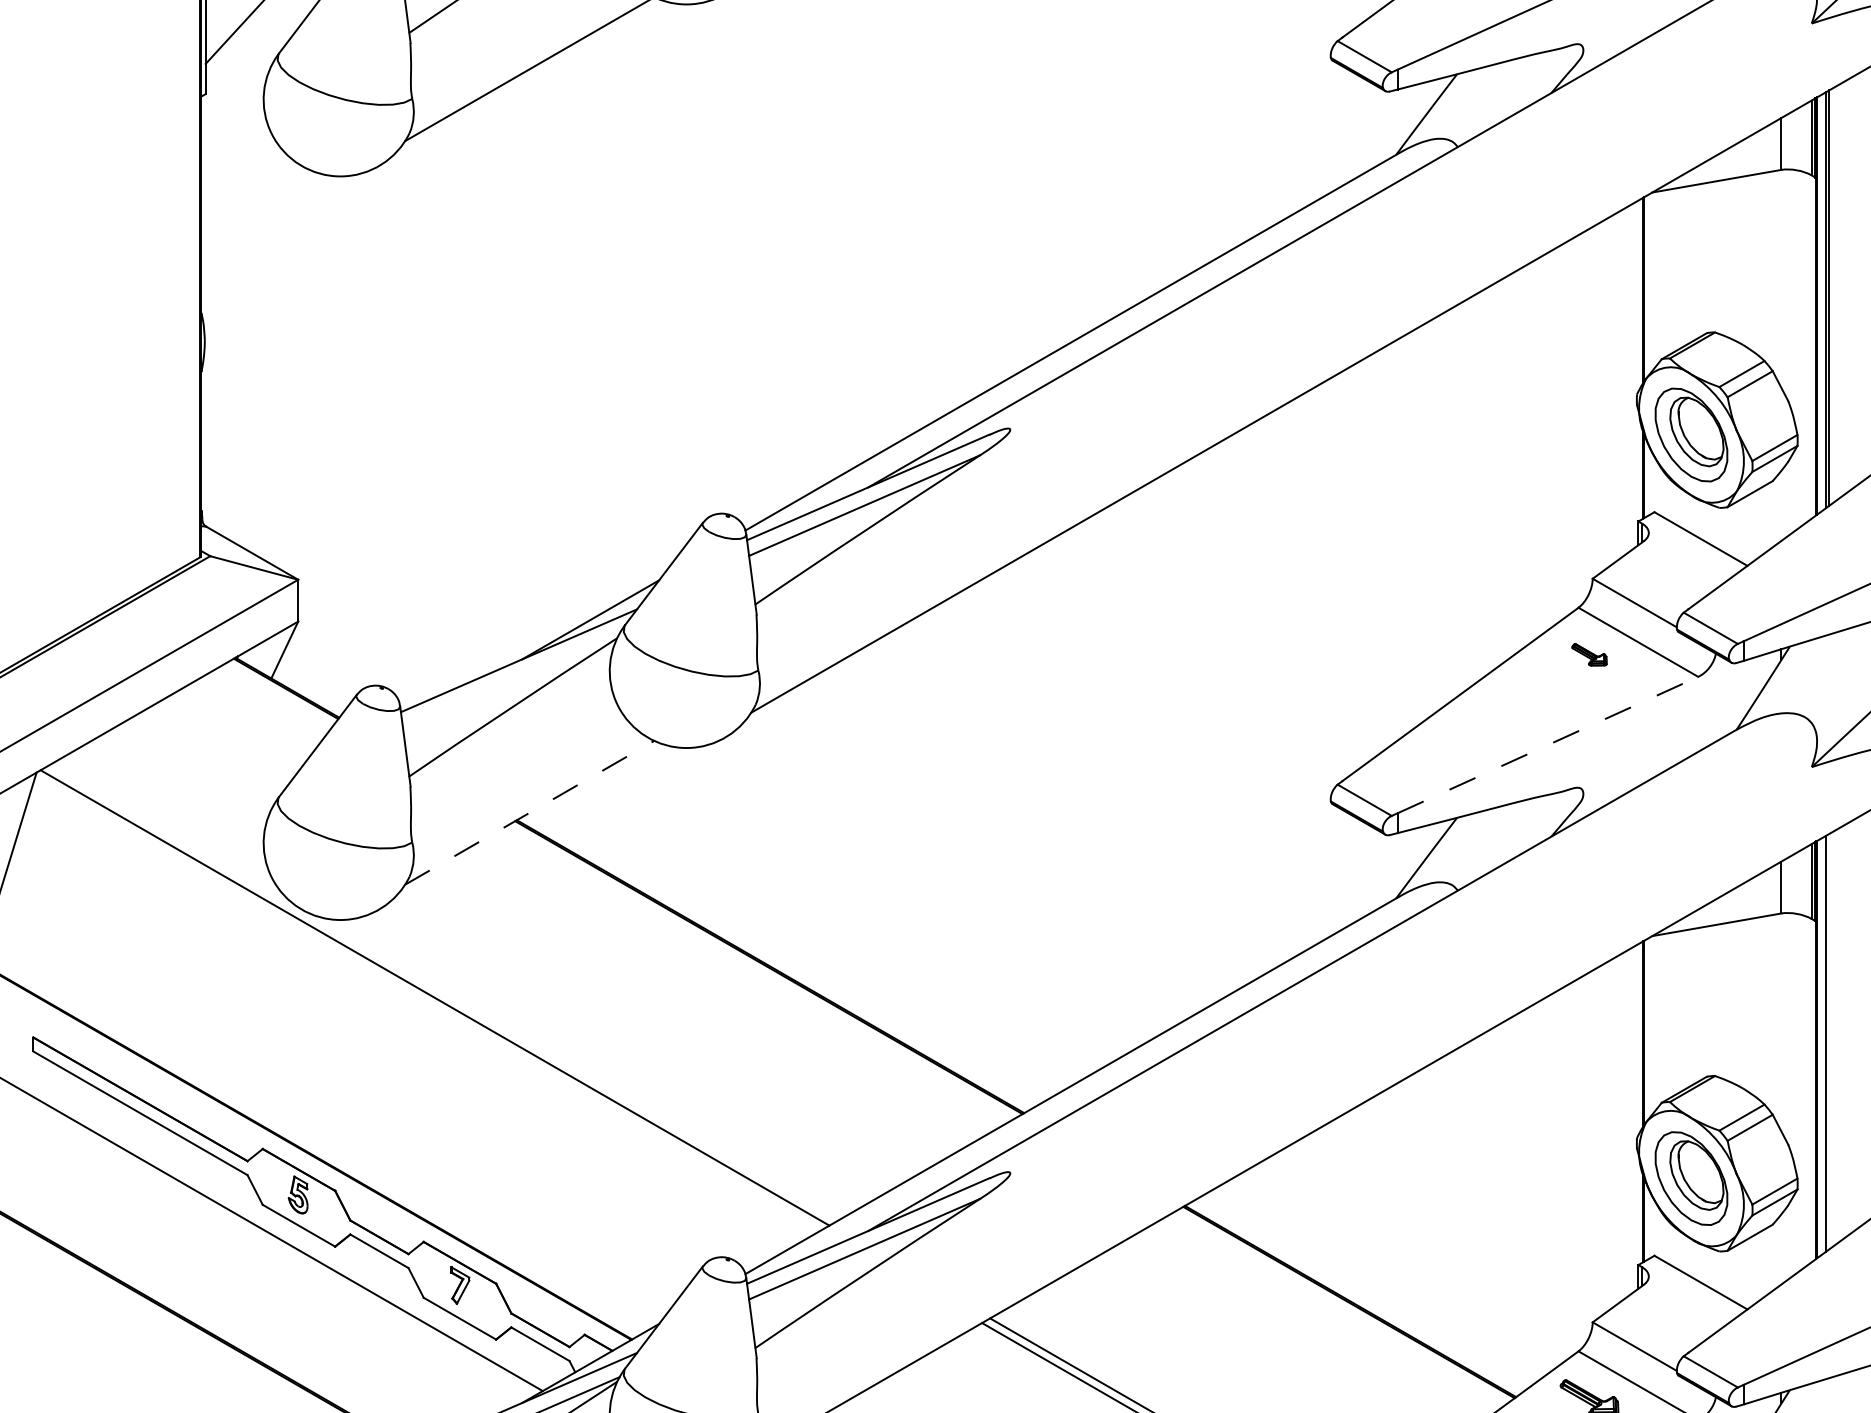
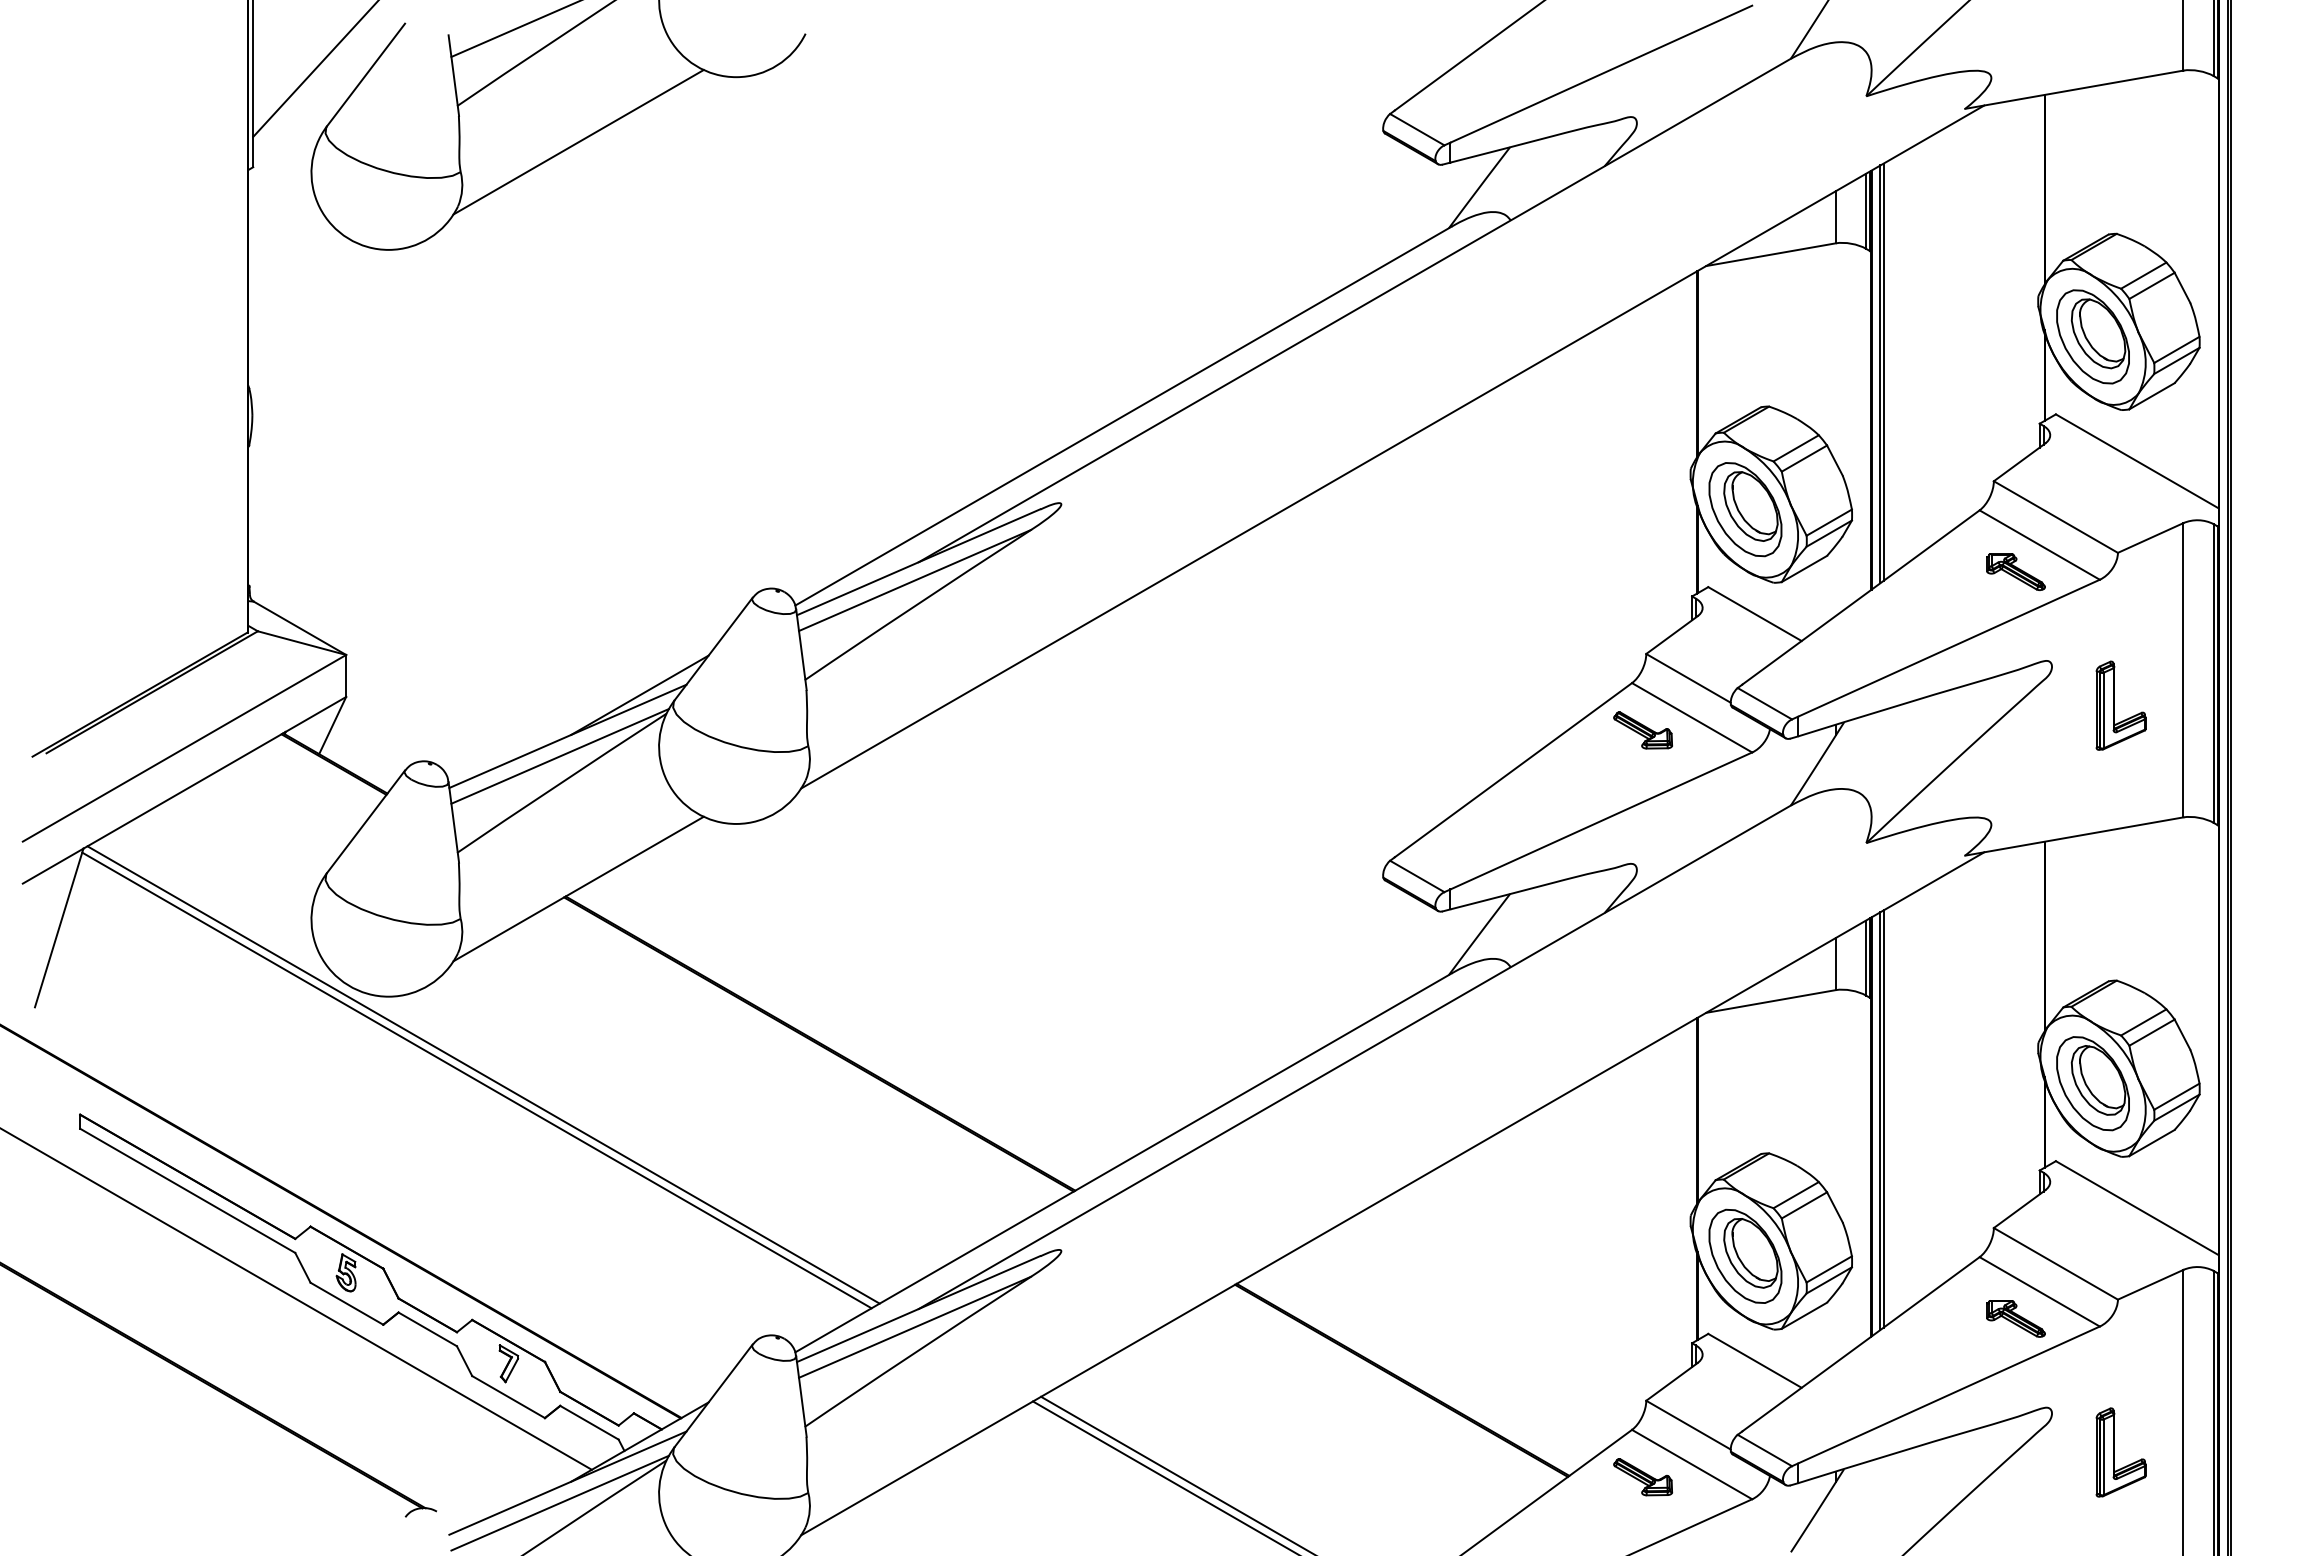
part: (1588, 654) -> (1642, 730), size x1.67
line: (510, 680) -> (559, 756), added
line: (1548, 744) -> (1601, 820), dashed -> solid
line: (530, 812) -> (579, 888), dashed -> solid
line: (427, 1003) -> (476, 1080), added
line: (1828, 1041) -> (1883, 1118), added

